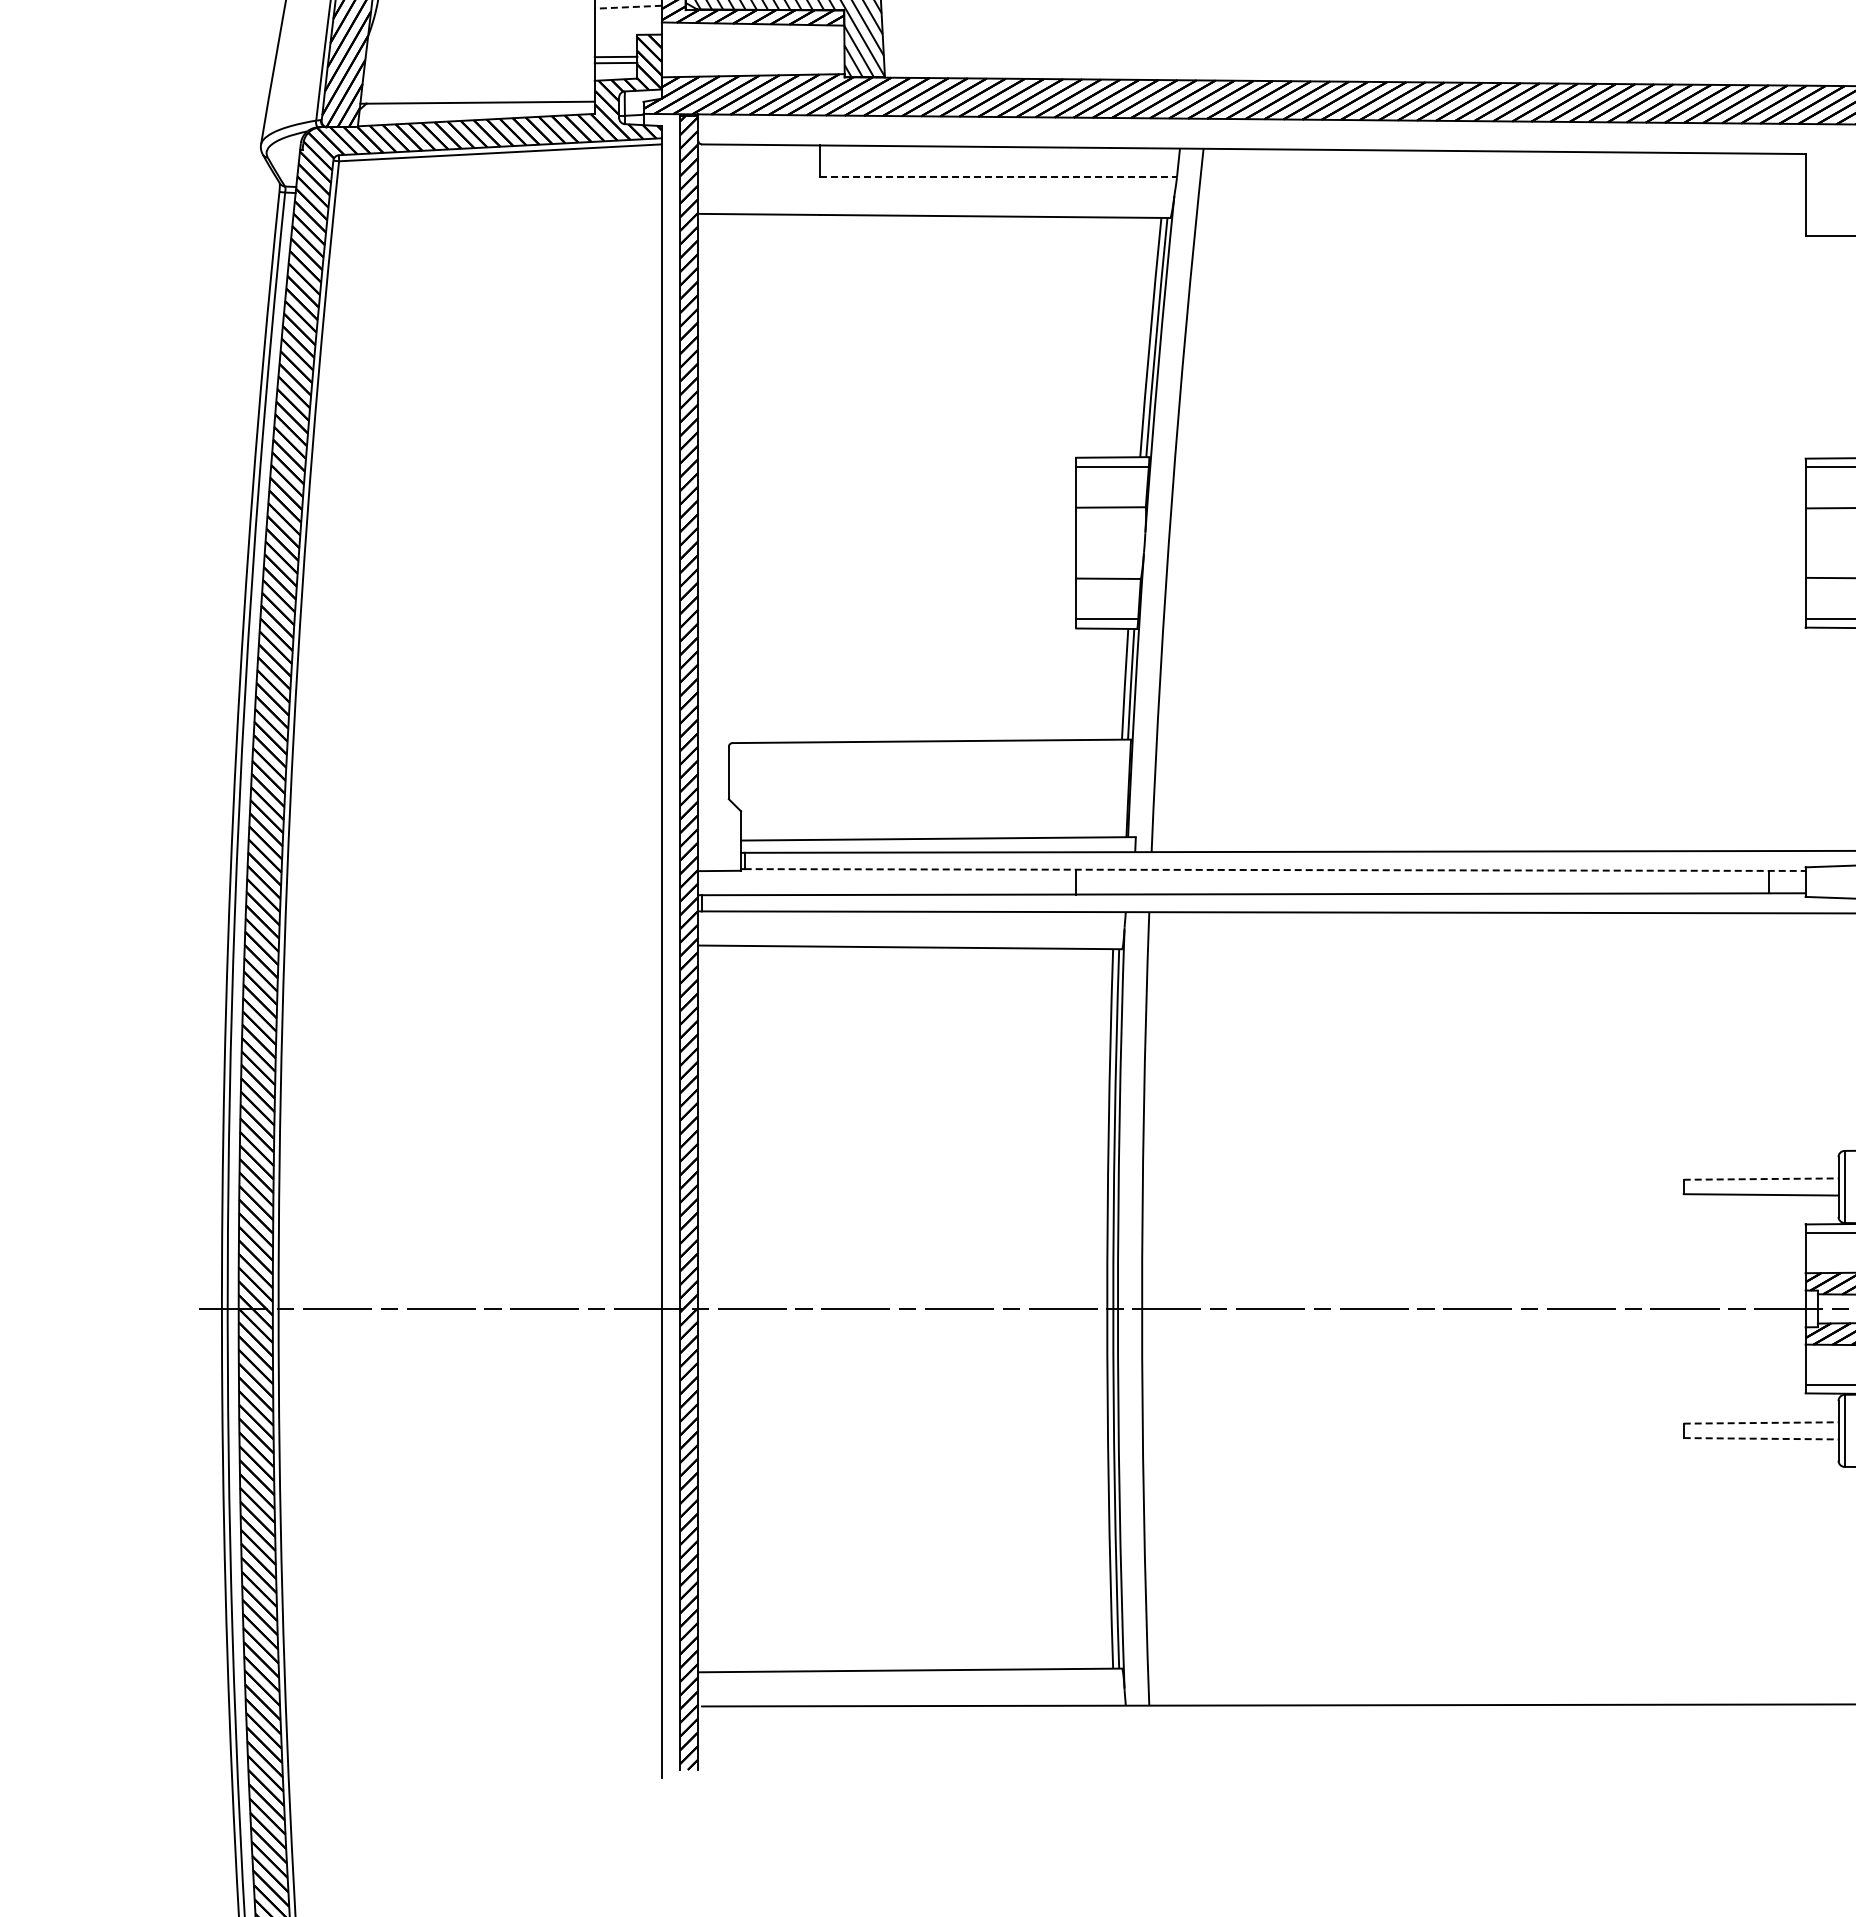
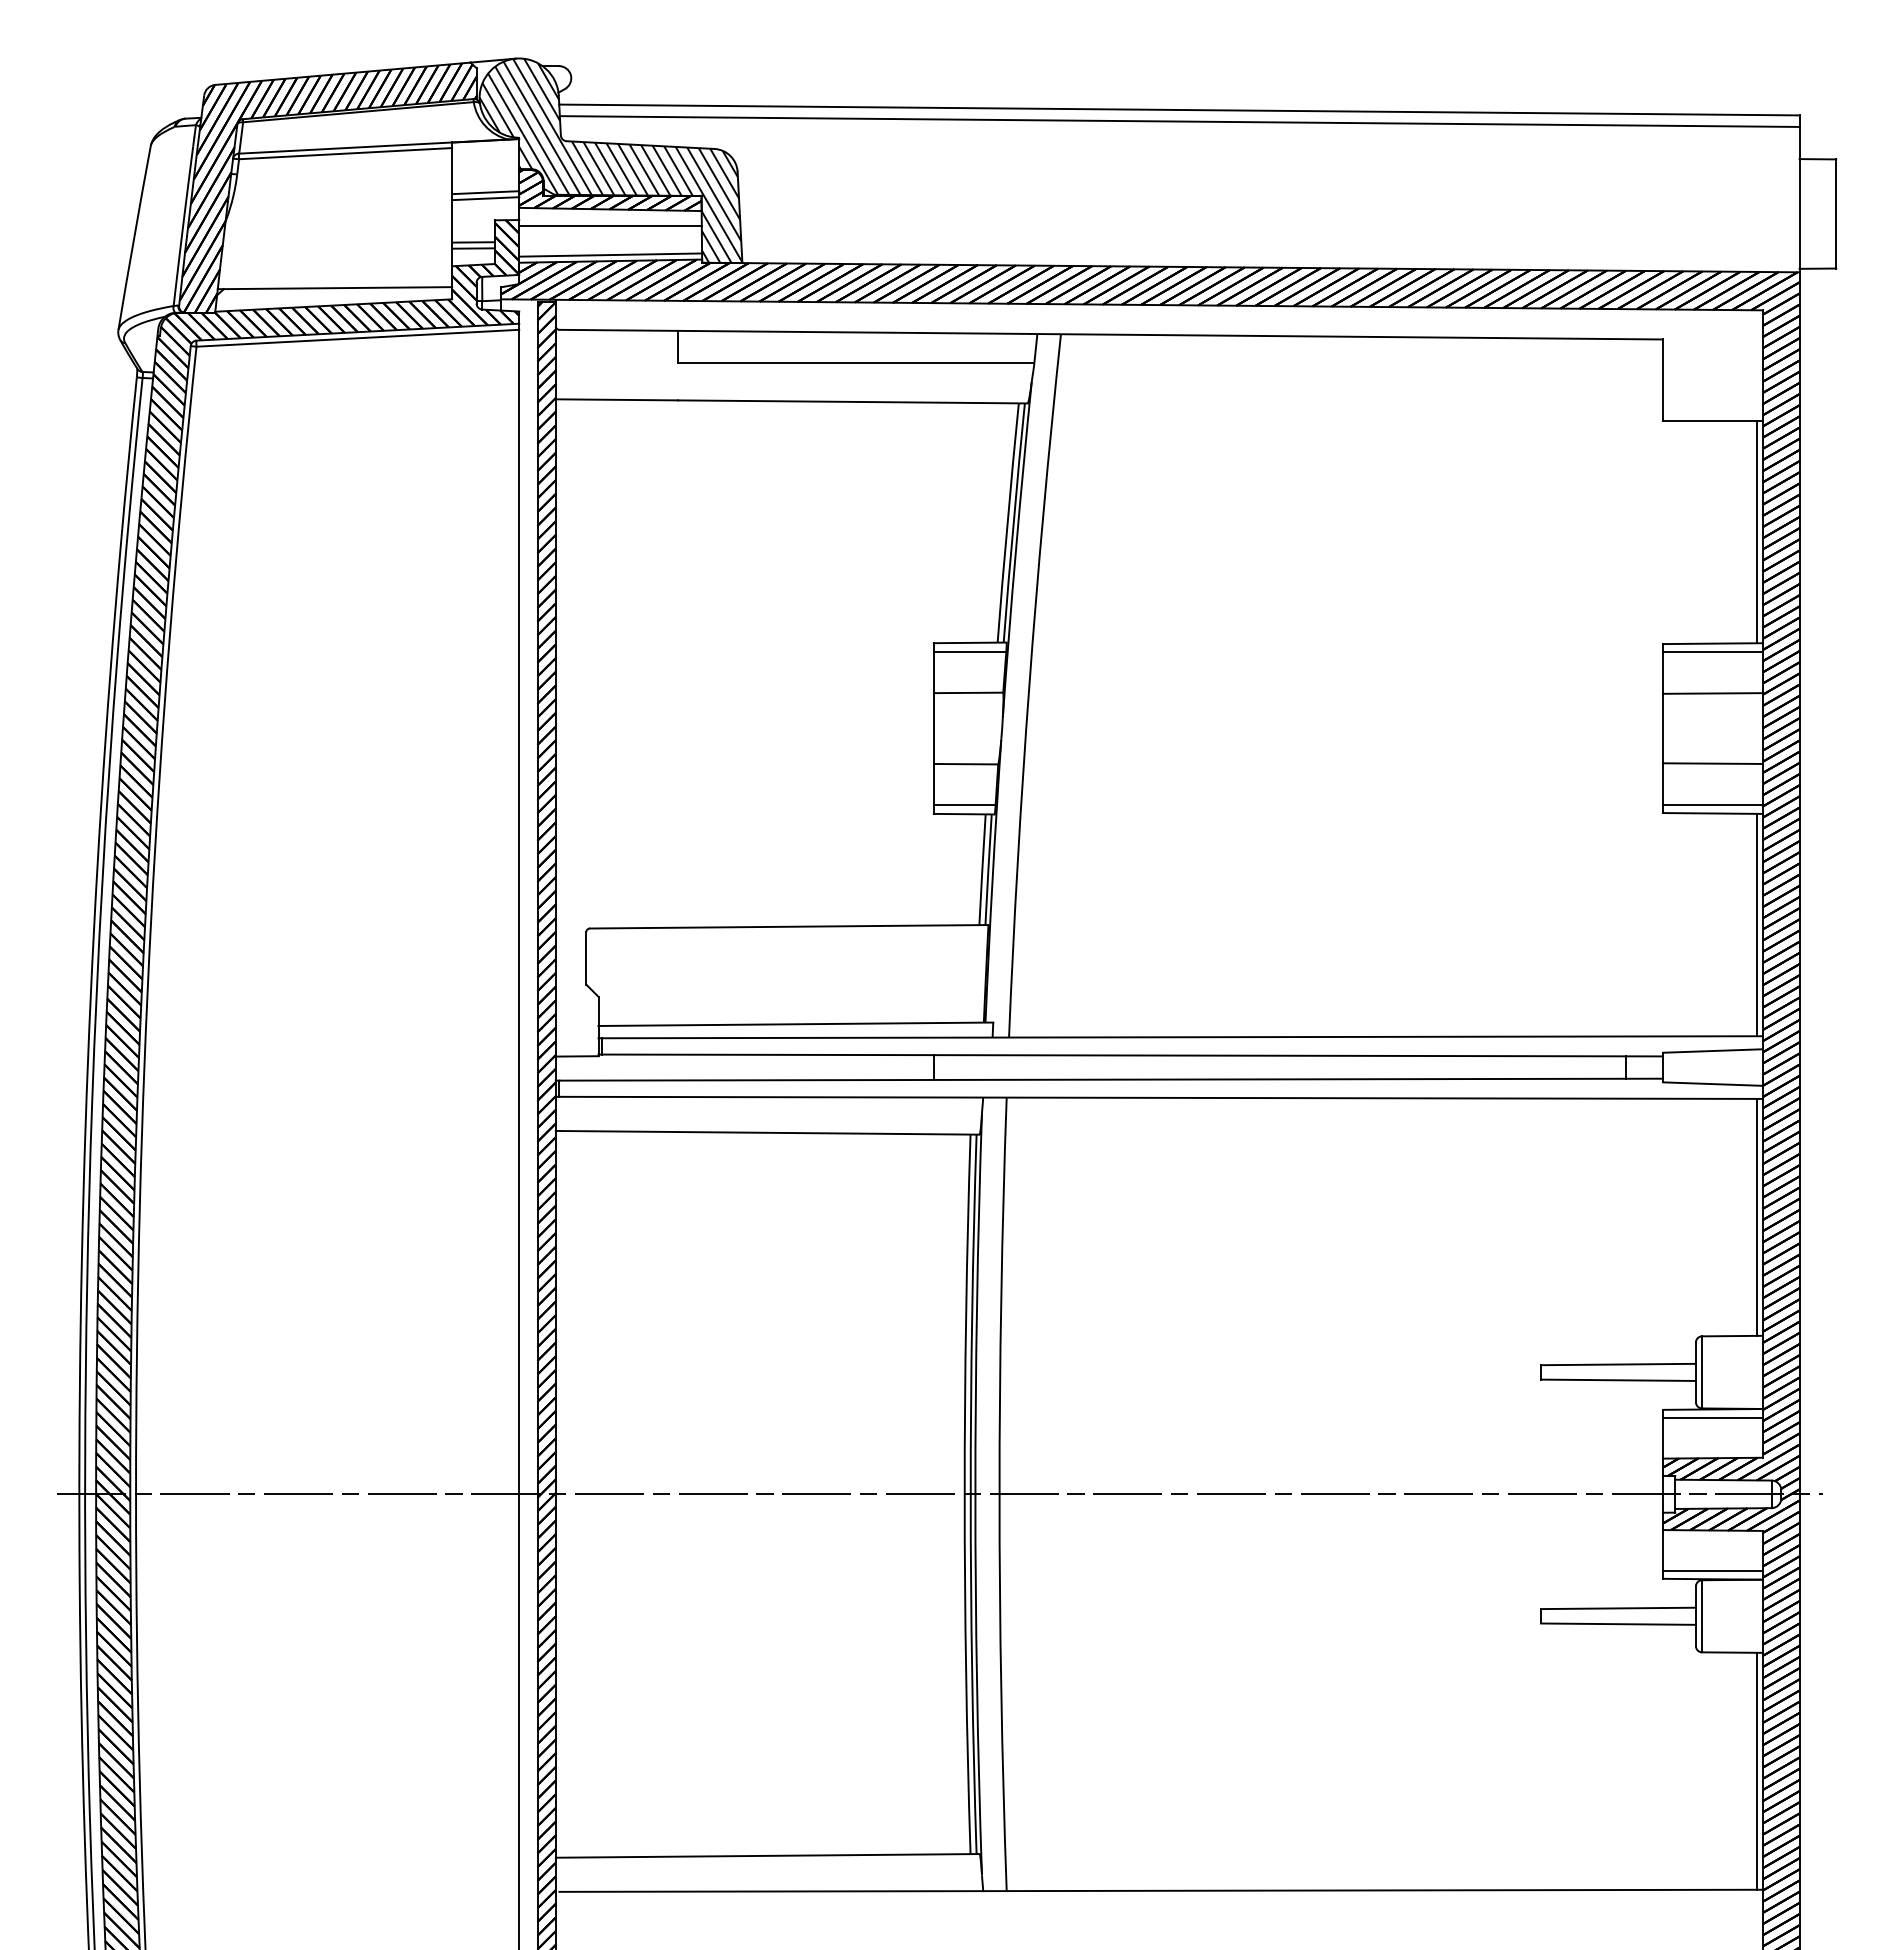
line: (628, 7) -> (485, 192), dashed -> solid
line: (628, 13) -> (485, 198), added
line: (753, 41) -> (610, 226), added
line: (753, 69) -> (610, 254), added
line: (999, 177) -> (856, 362), dashed -> solid
line: (1276, 870) -> (1133, 1055), dashed -> solid
line: (1762, 1179) -> (1619, 1364), dashed -> solid
line: (1762, 1423) -> (1619, 1608), dashed -> solid
line: (1762, 1439) -> (1619, 1624), dashed -> solid

